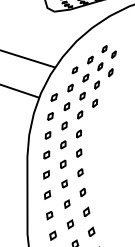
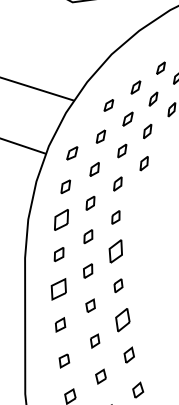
part: (47, 135) -> (60, 220), size x1.6
part: (79, 152) -> (116, 250), size x1.6
part: (46, 174) -> (58, 288), size x1.6
part: (82, 192) -> (122, 320), size x1.6

